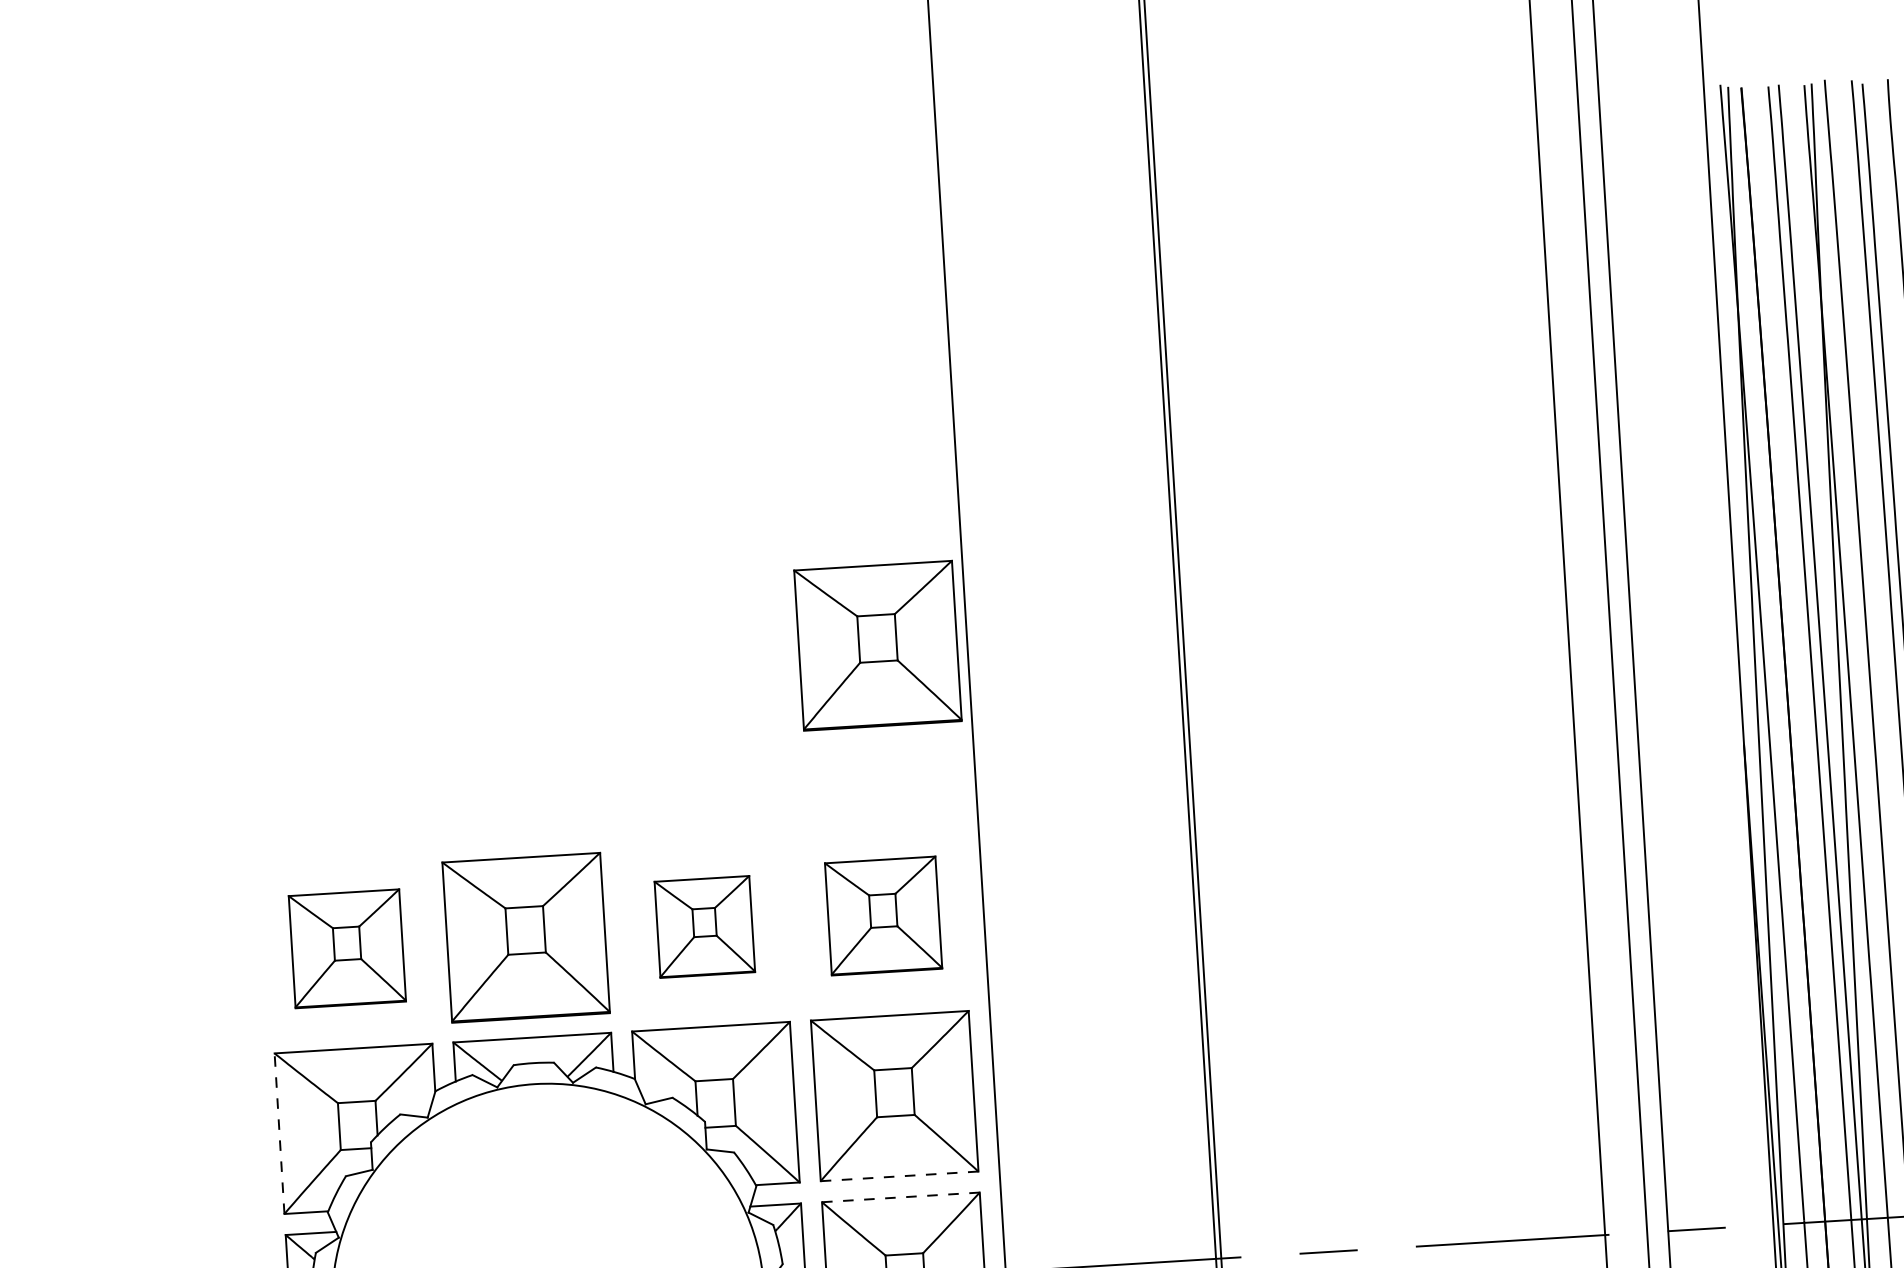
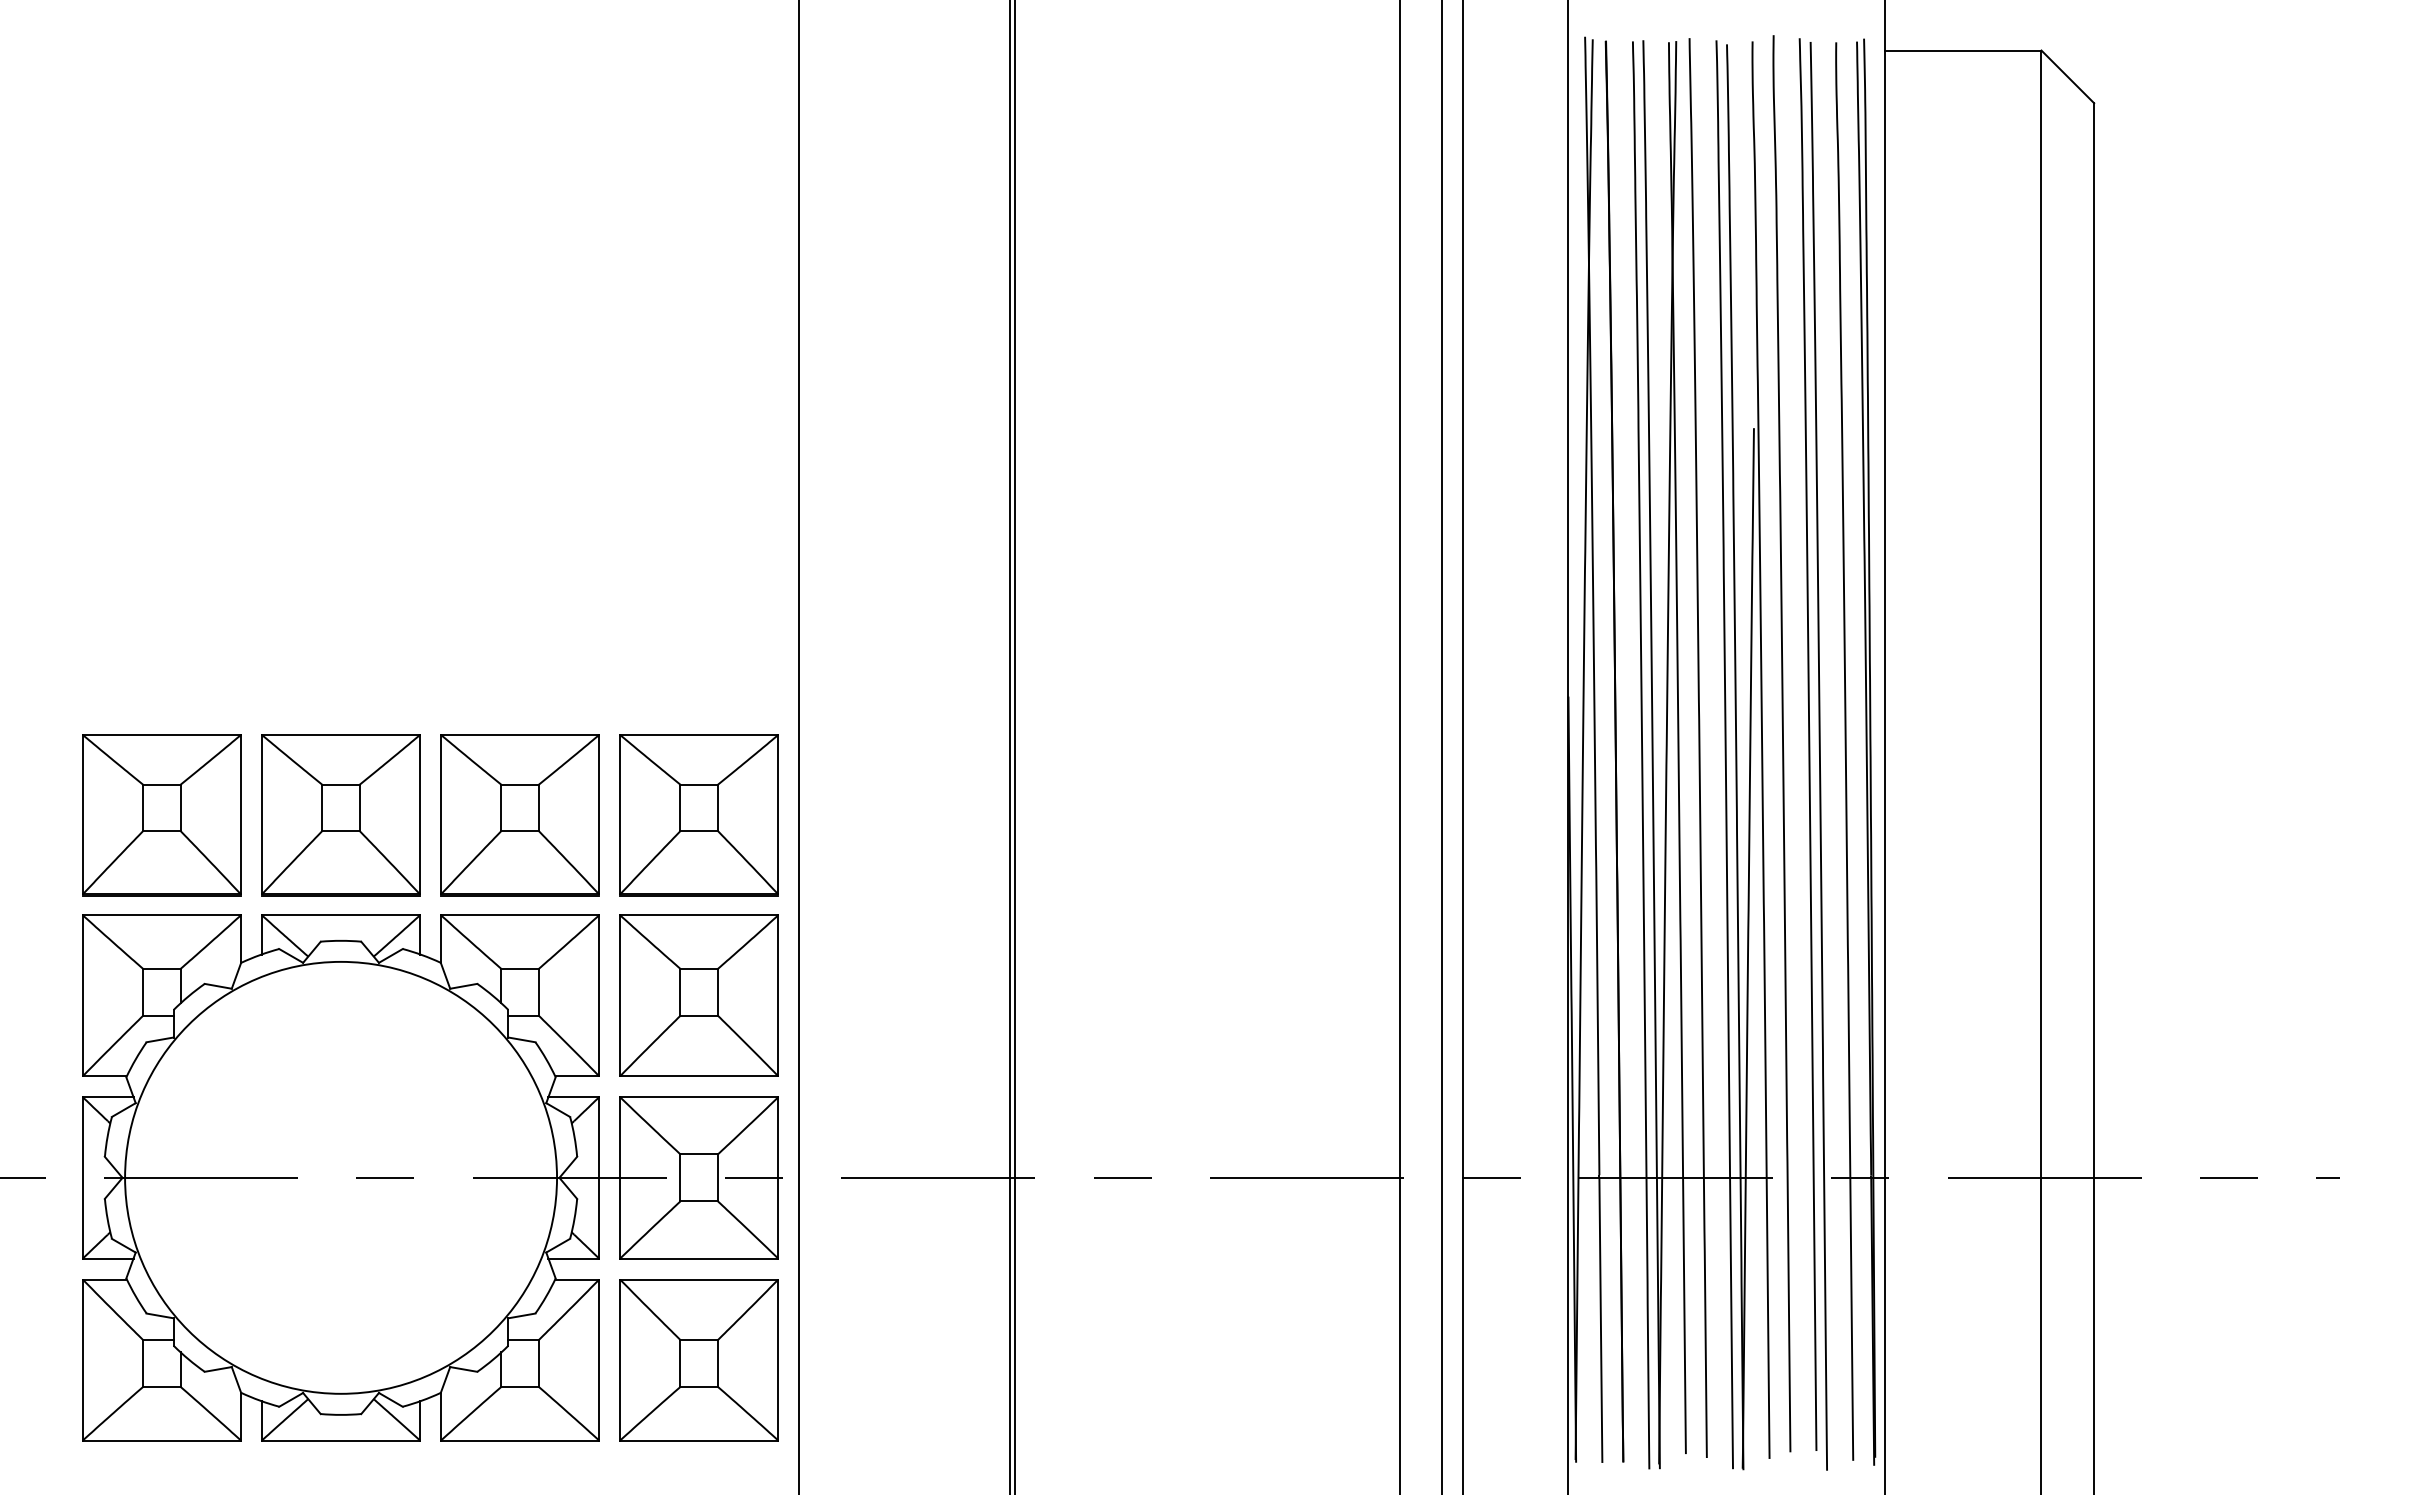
part: (877, 646) -> (709, 545), removed
part: (882, 916) -> (698, 815), size x1.43
part: (704, 927) -> (519, 815), size x1.67
part: (346, 948) -> (161, 815), size x1.43
line: (279, 1133) -> (82, 995), dashed -> solid
line: (899, 1176) -> (699, 1076), dashed -> solid
line: (901, 1197) -> (699, 1097), dashed -> solid

